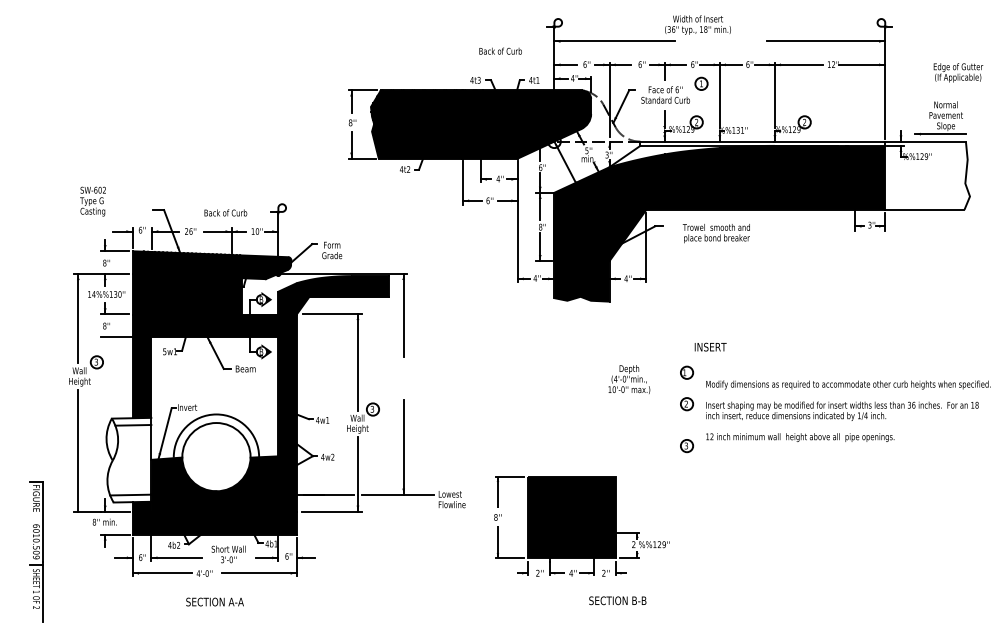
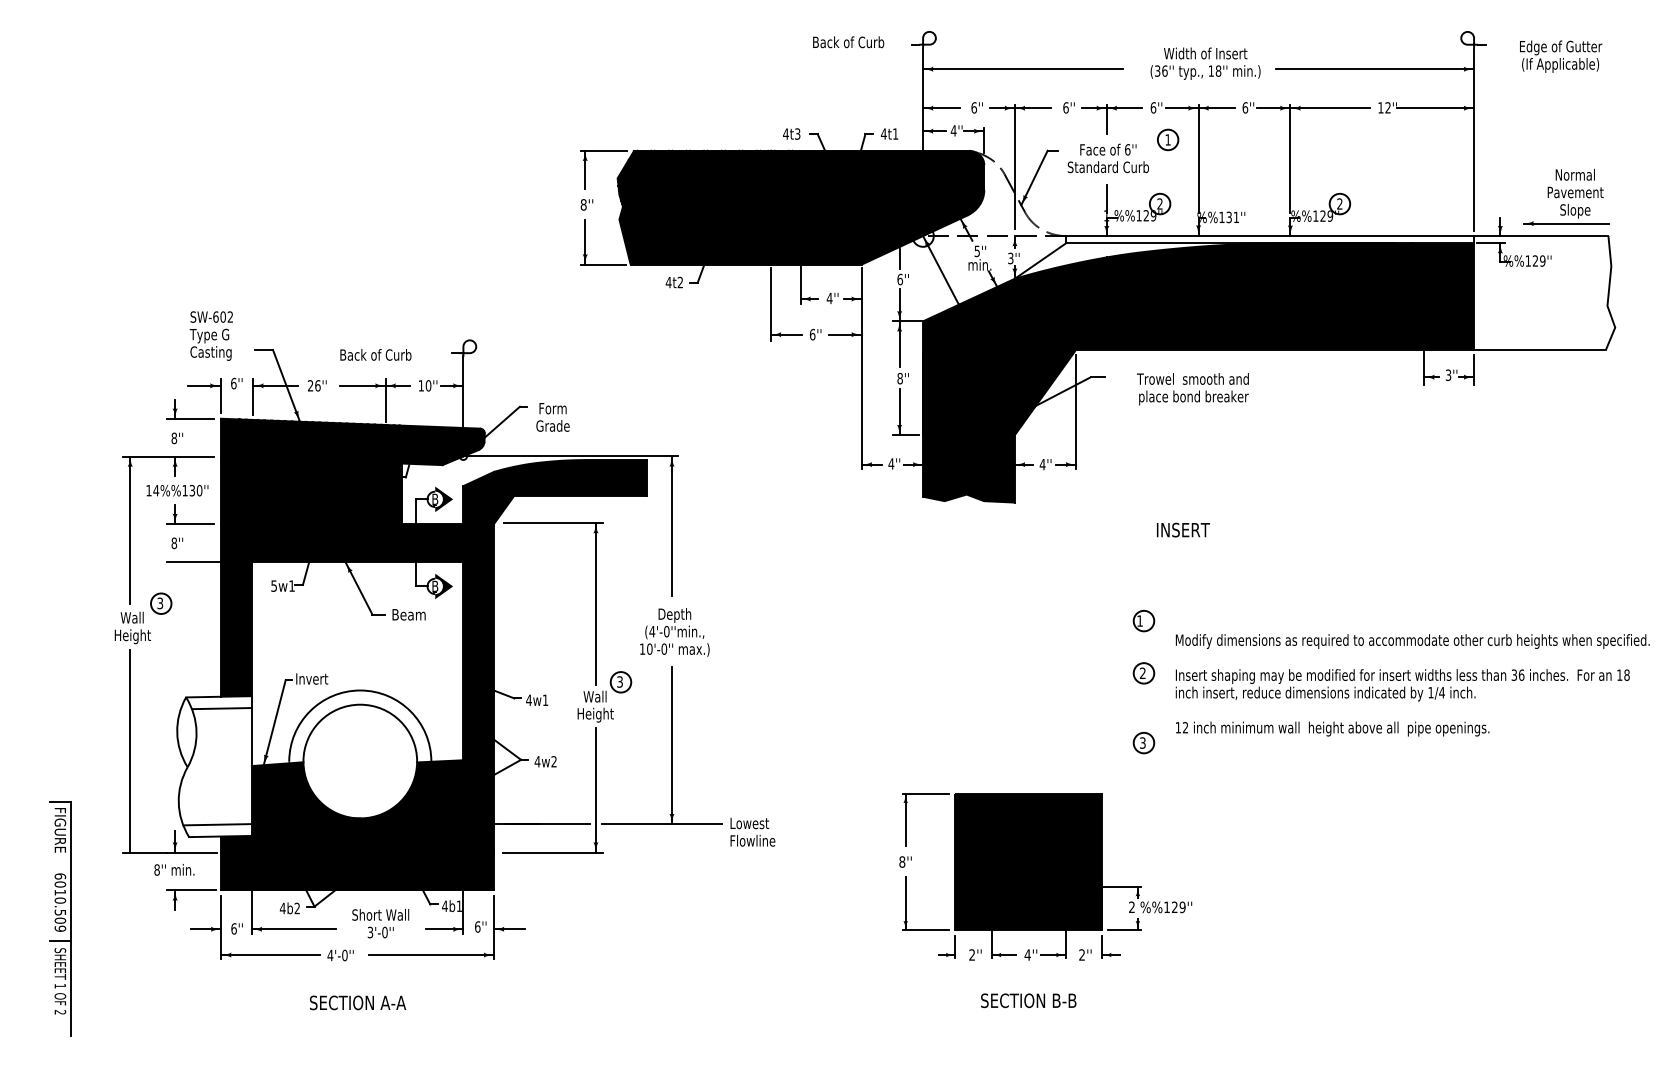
text: (697, 24) -> (1204, 62), moved
text: (500, 50) -> (848, 41), moved
text: (958, 72) -> (1561, 56), moved
text: (92, 201) -> (210, 335), moved
text: (710, 346) -> (1183, 529), moved
text: (629, 379) -> (675, 632), moved
part: (581, 526) -> (1044, 877), moved

